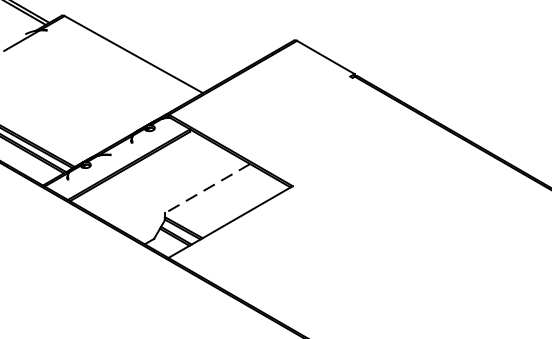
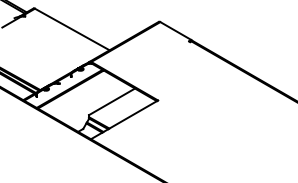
line: (208, 188) -> (112, 101), dashed -> solid

